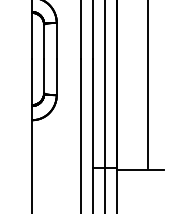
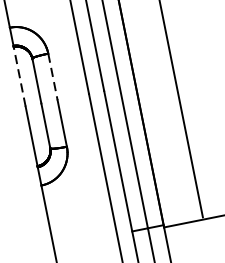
line: (31, 35) -> (18, 76), solid -> dashed
line: (56, 41) -> (52, 77), solid -> dashed

